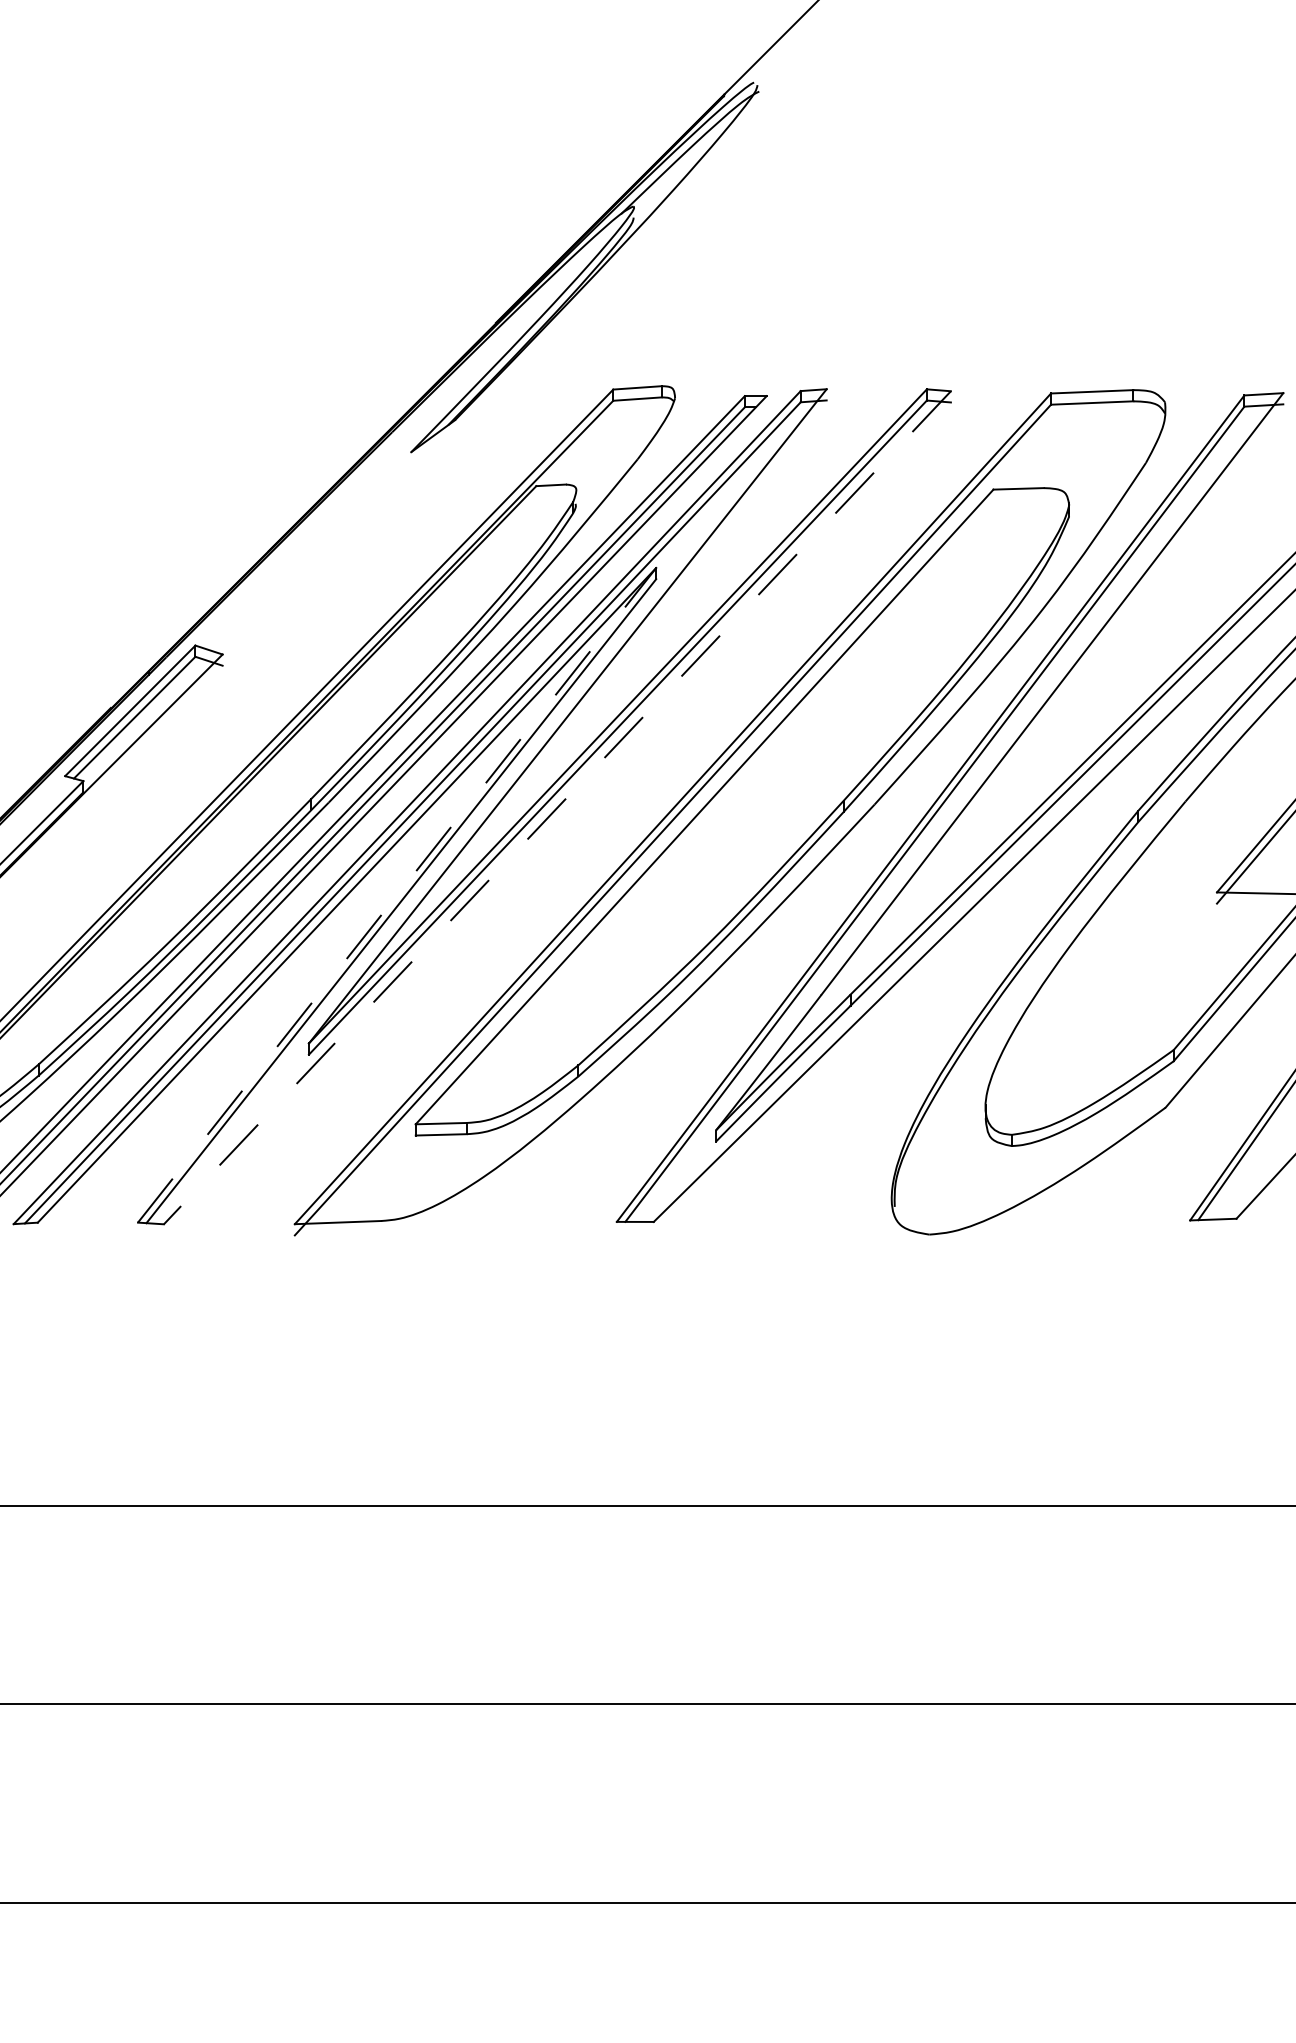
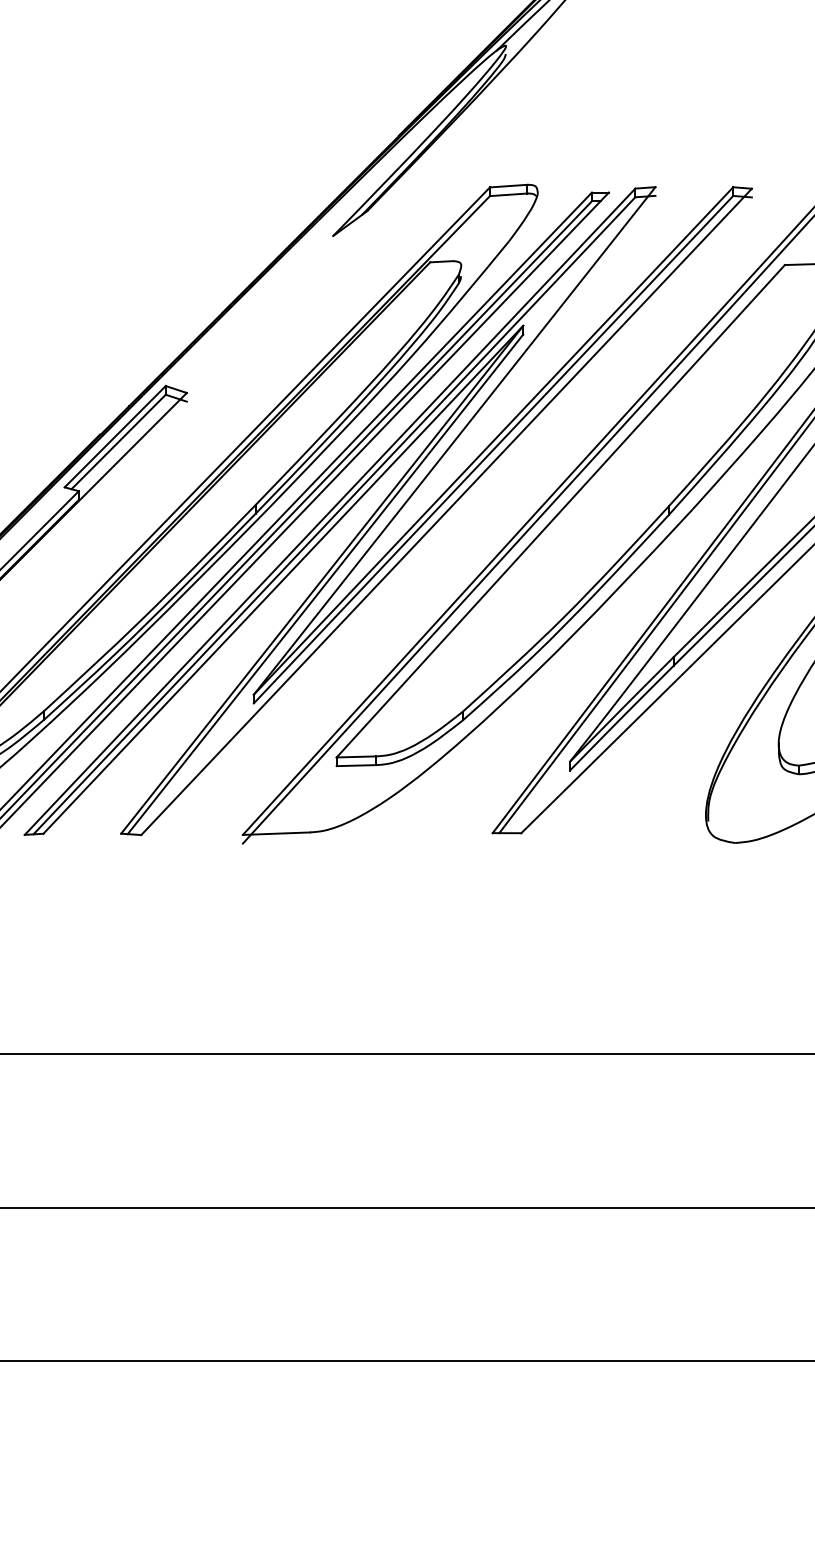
line: (557, 808) -> (446, 512), dashed -> solid
line: (397, 894) -> (322, 579), dashed -> solid

